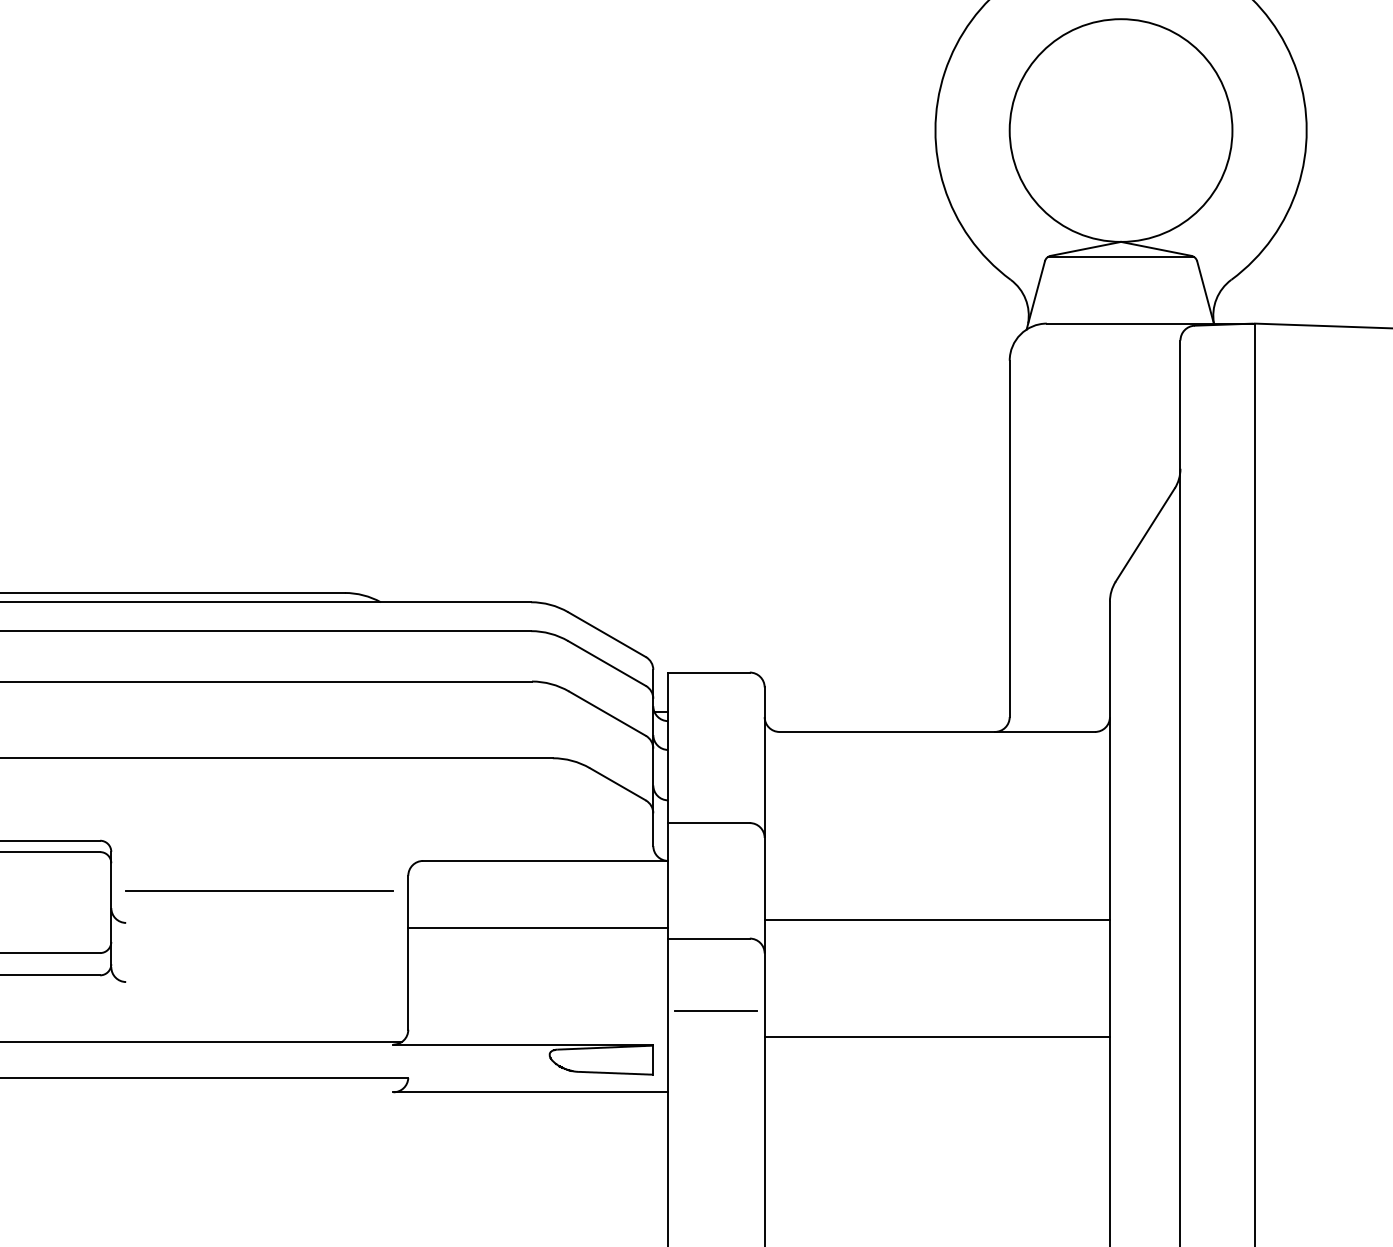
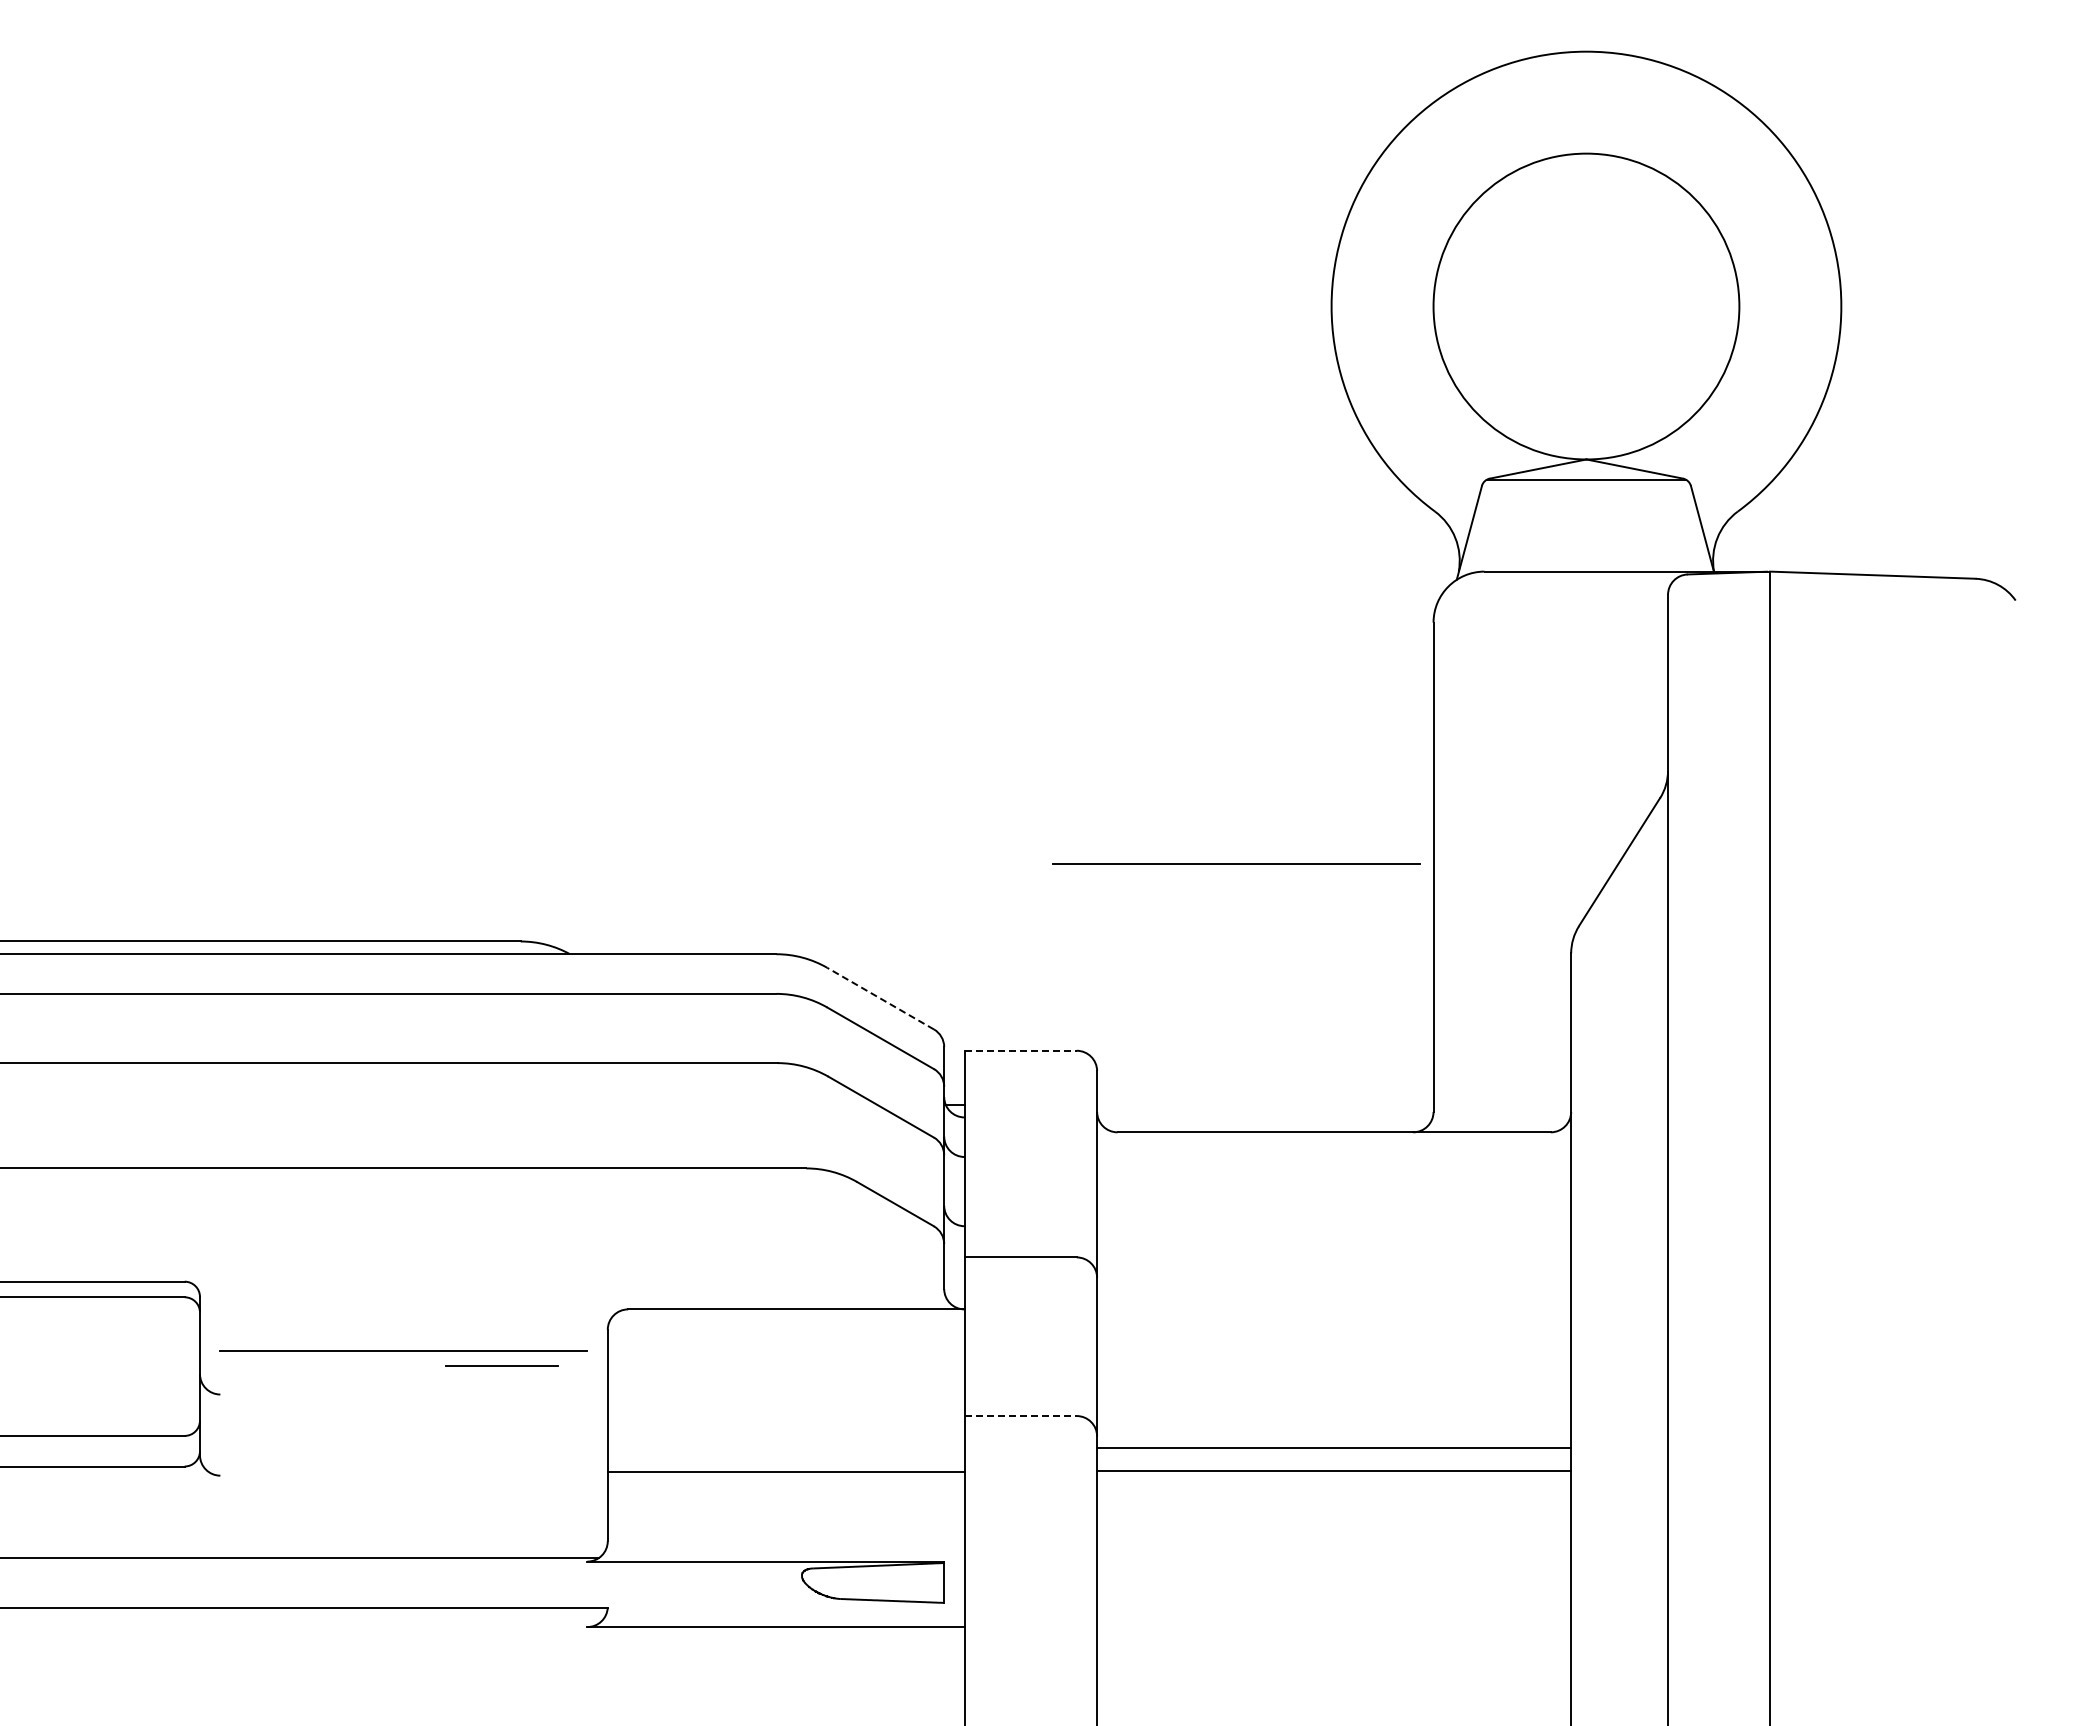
line: (866, 536) -> (1236, 863), added
line: (606, 634) -> (880, 998), solid -> dashed
line: (709, 672) -> (1021, 1050), solid -> dashed
line: (937, 919) -> (1334, 1448), moved
line: (537, 928) -> (785, 1472), moved
line: (709, 938) -> (1021, 1416), solid -> dashed
line: (716, 1010) -> (501, 1365), moved
line: (937, 1036) -> (1334, 1470), moved

